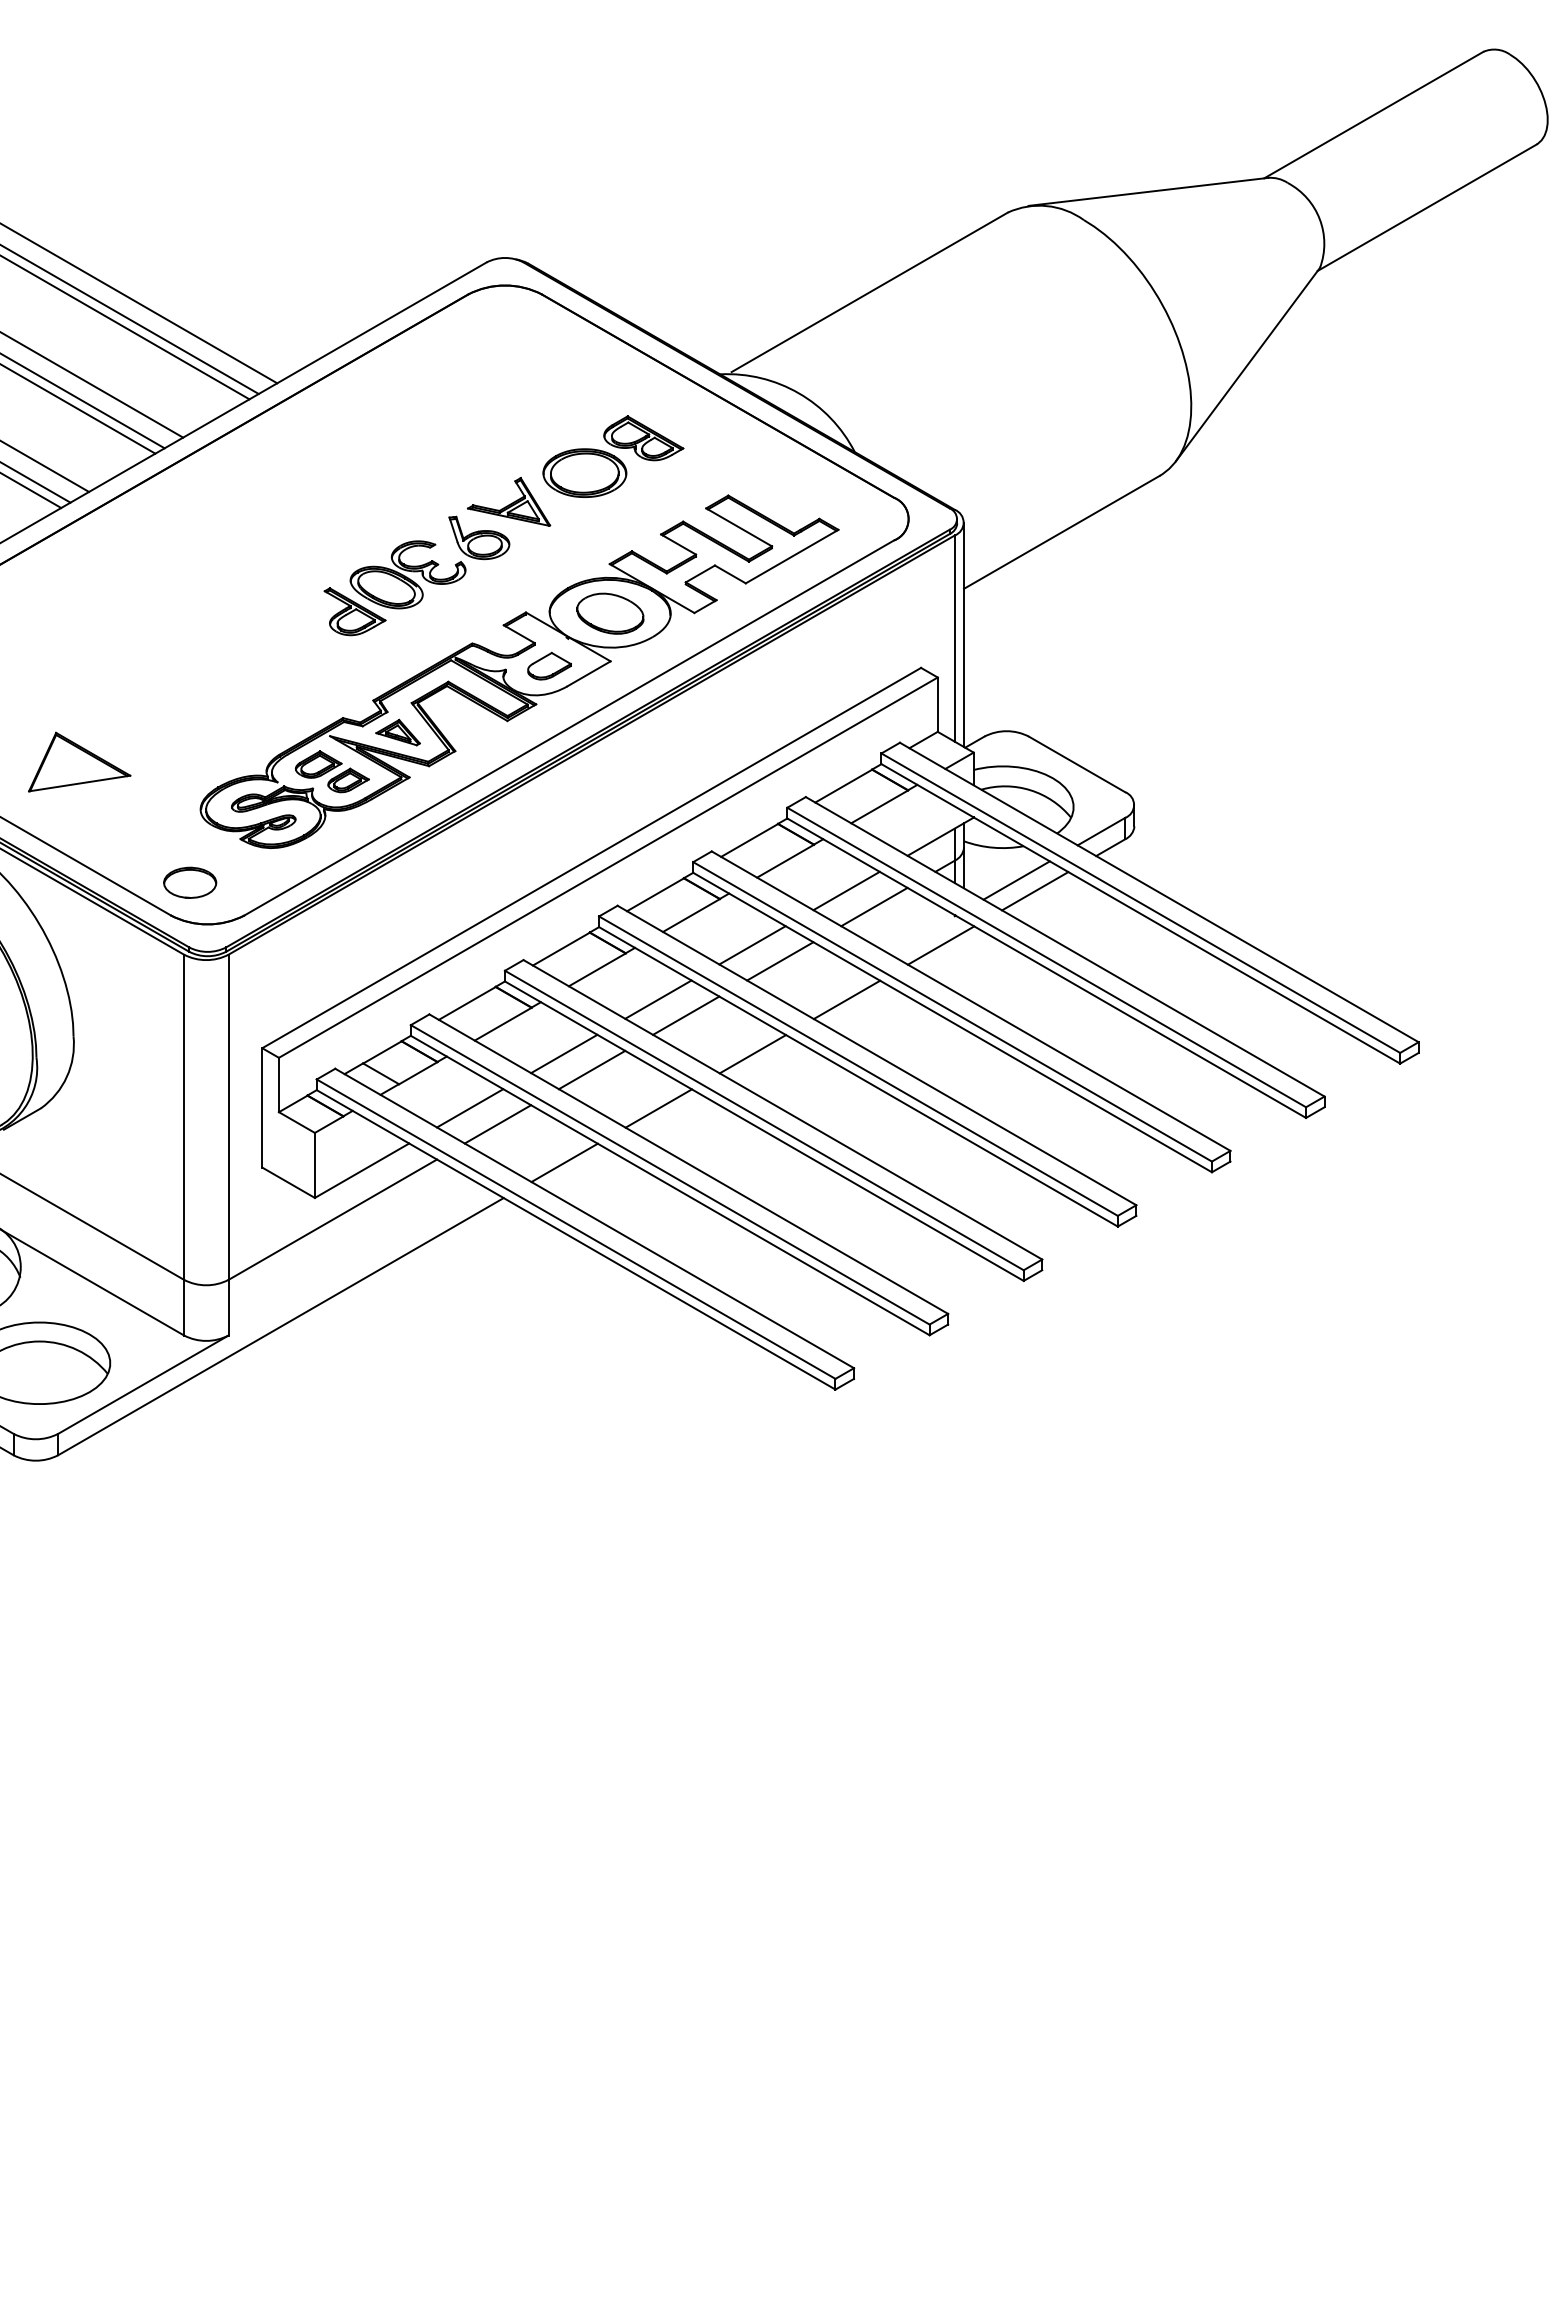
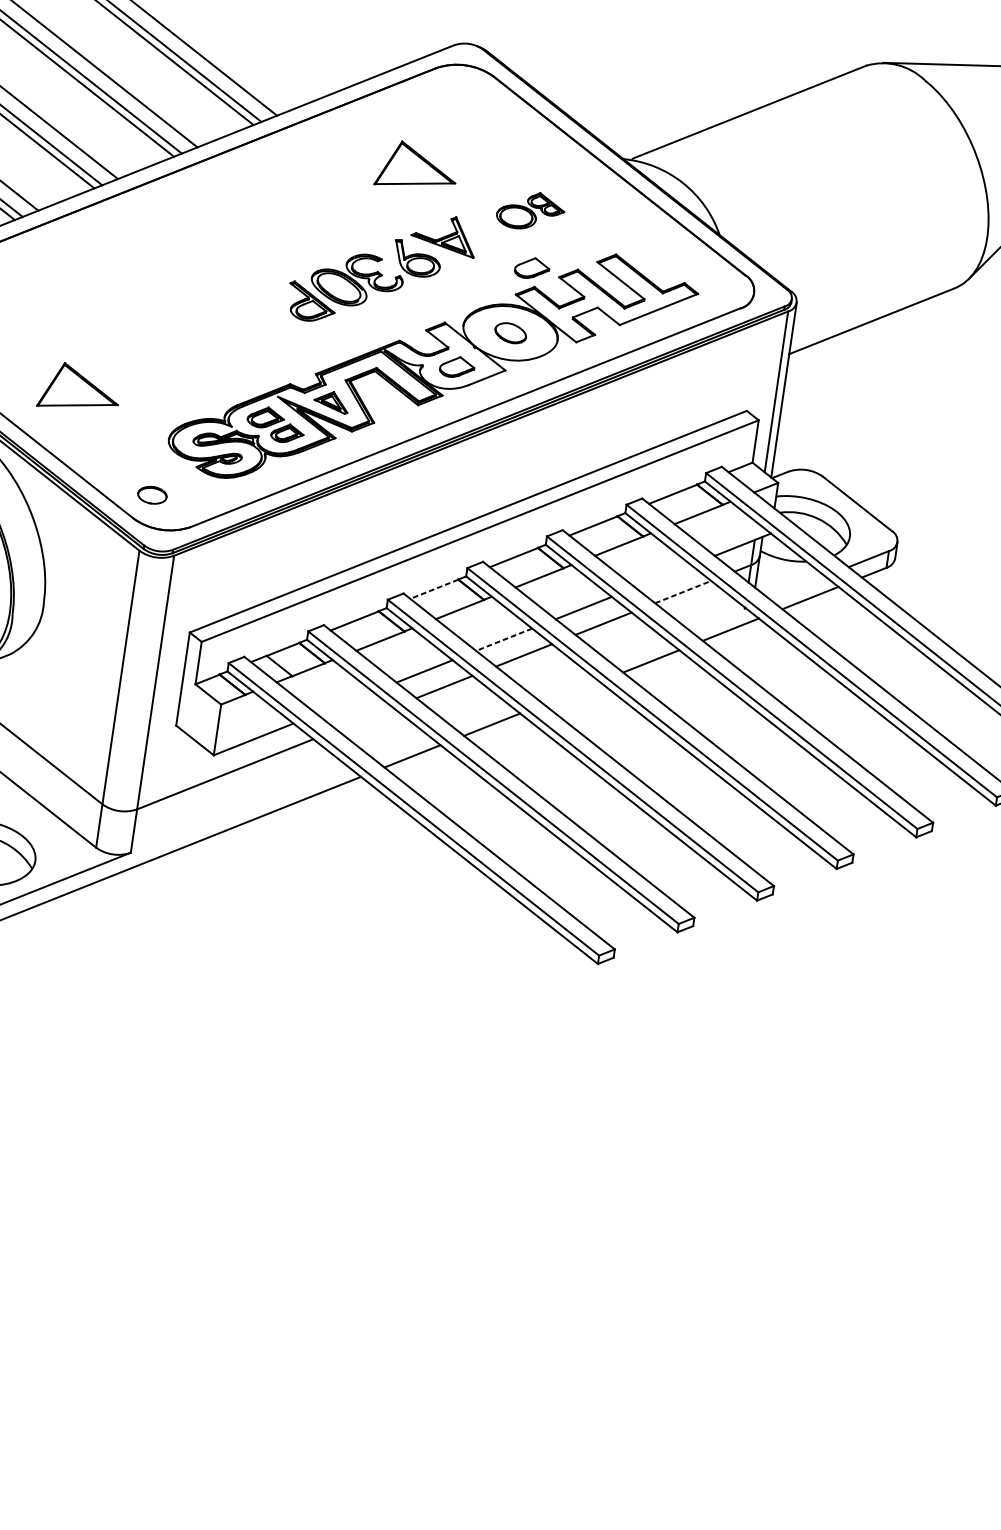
part: (462, 421) -> (417, 166), added
part: (613, 456) -> (530, 211), size x0.6
part: (625, 527) -> (532, 267), added
part: (610, 613) -> (510, 333), size x0.6
line: (1016, 880) -> (797, 587), removed
part: (190, 882) -> (152, 495), size x0.7
line: (846, 890) -> (663, 576), removed
line: (874, 906) -> (683, 591), solid -> dashed
line: (561, 949) -> (434, 589), solid -> dashed
line: (657, 999) -> (503, 639), solid -> dashed
line: (752, 1054) -> (571, 693), removed
line: (470, 1108) -> (345, 703), removed
line: (497, 1124) -> (364, 718), removed

